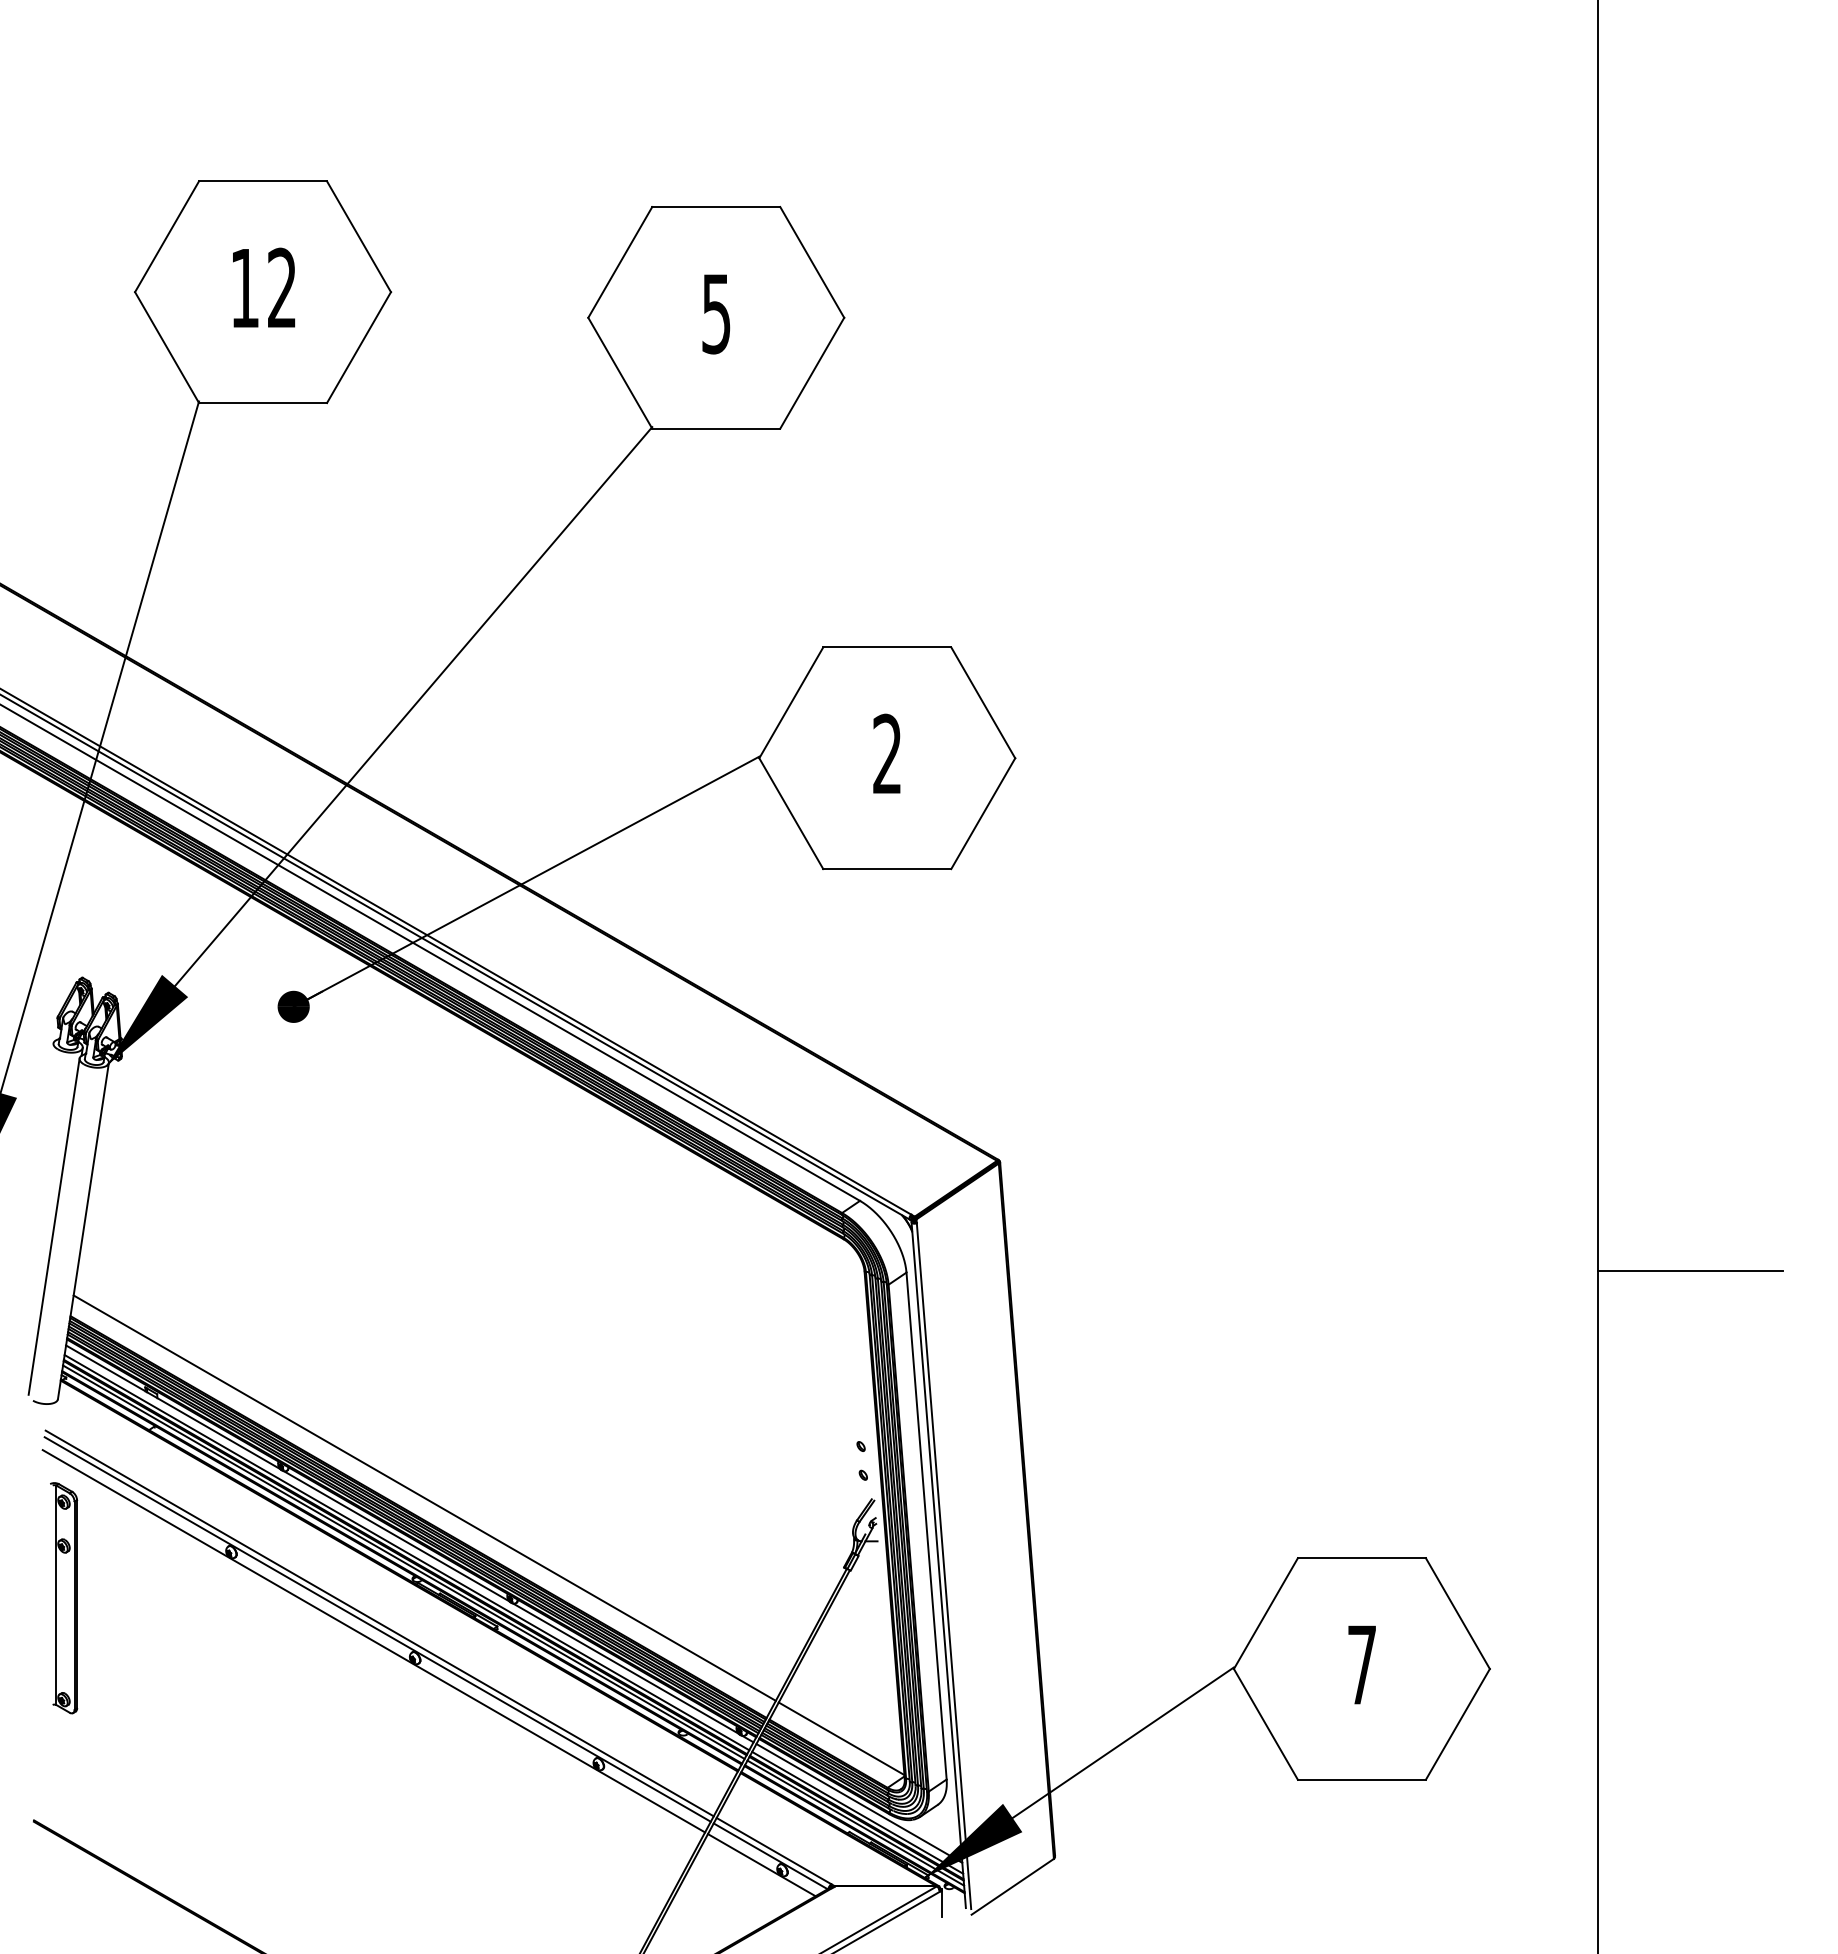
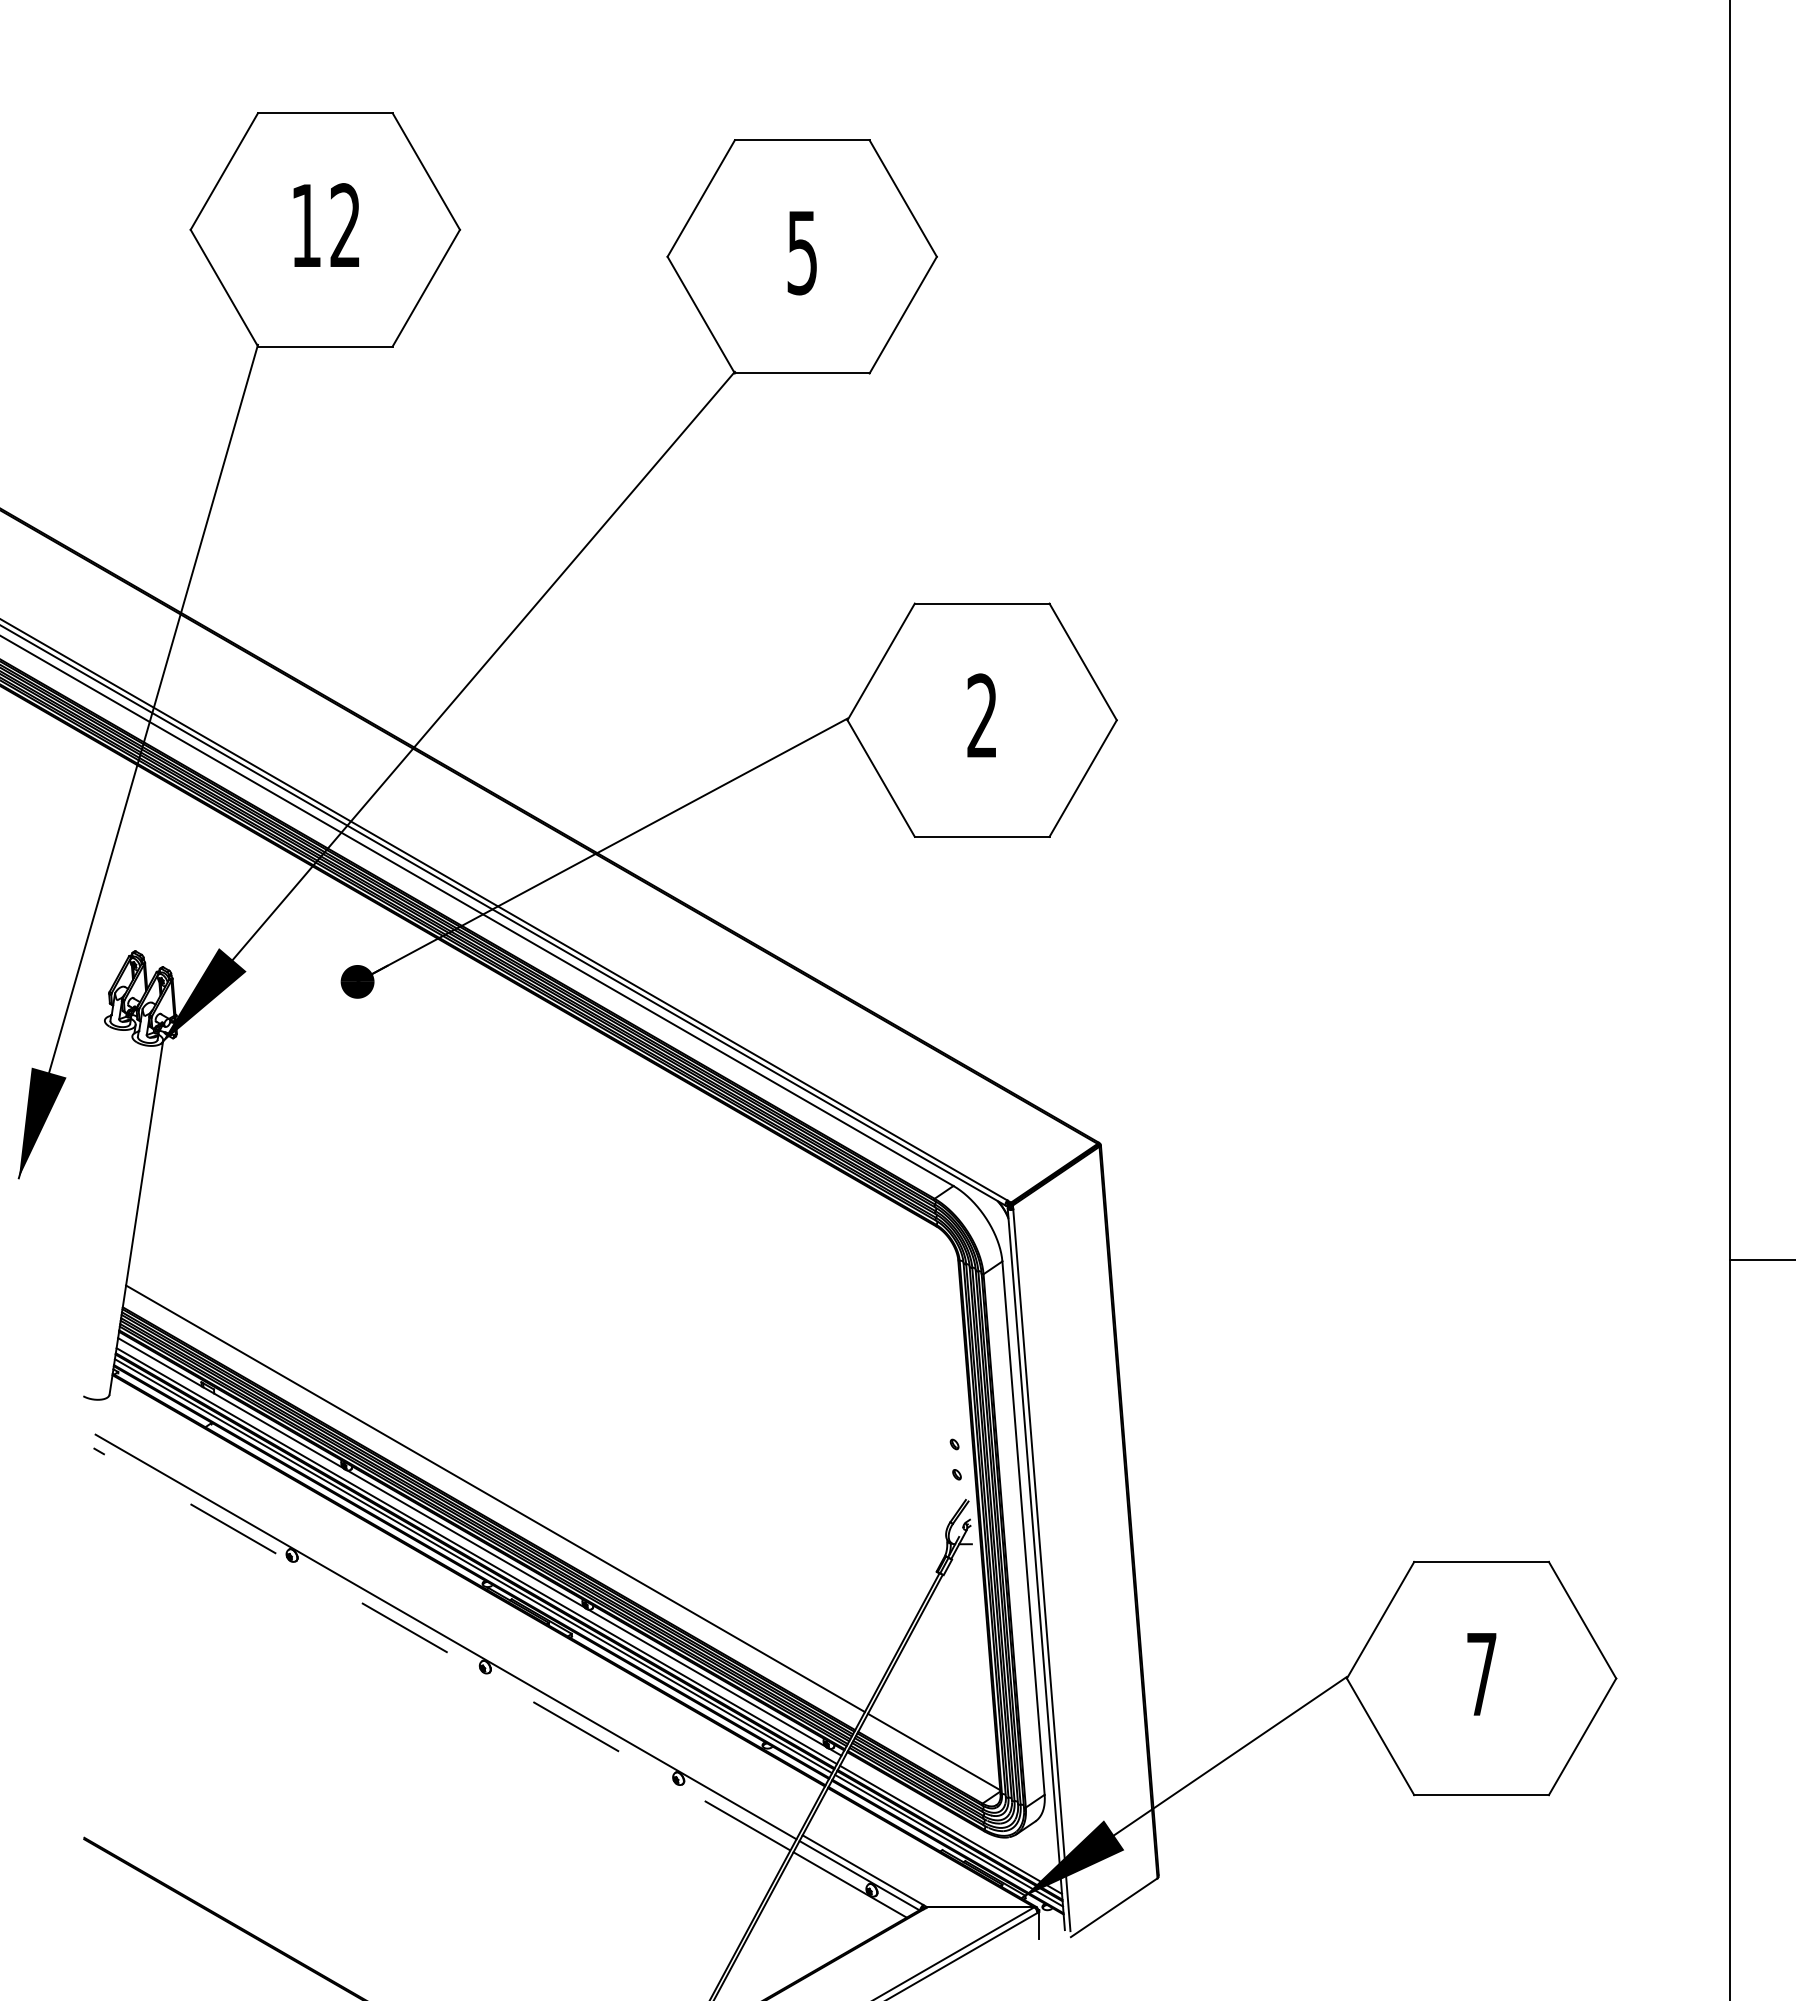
line: (53, 1226) -> (104, 1212), removed
part: (64, 1598) -> (116, 1604), removed
line: (379, 1623) -> (447, 1630), removed
line: (373, 1641) -> (441, 1649), solid -> dashed
line: (859, 1803) -> (952, 1820), removed

